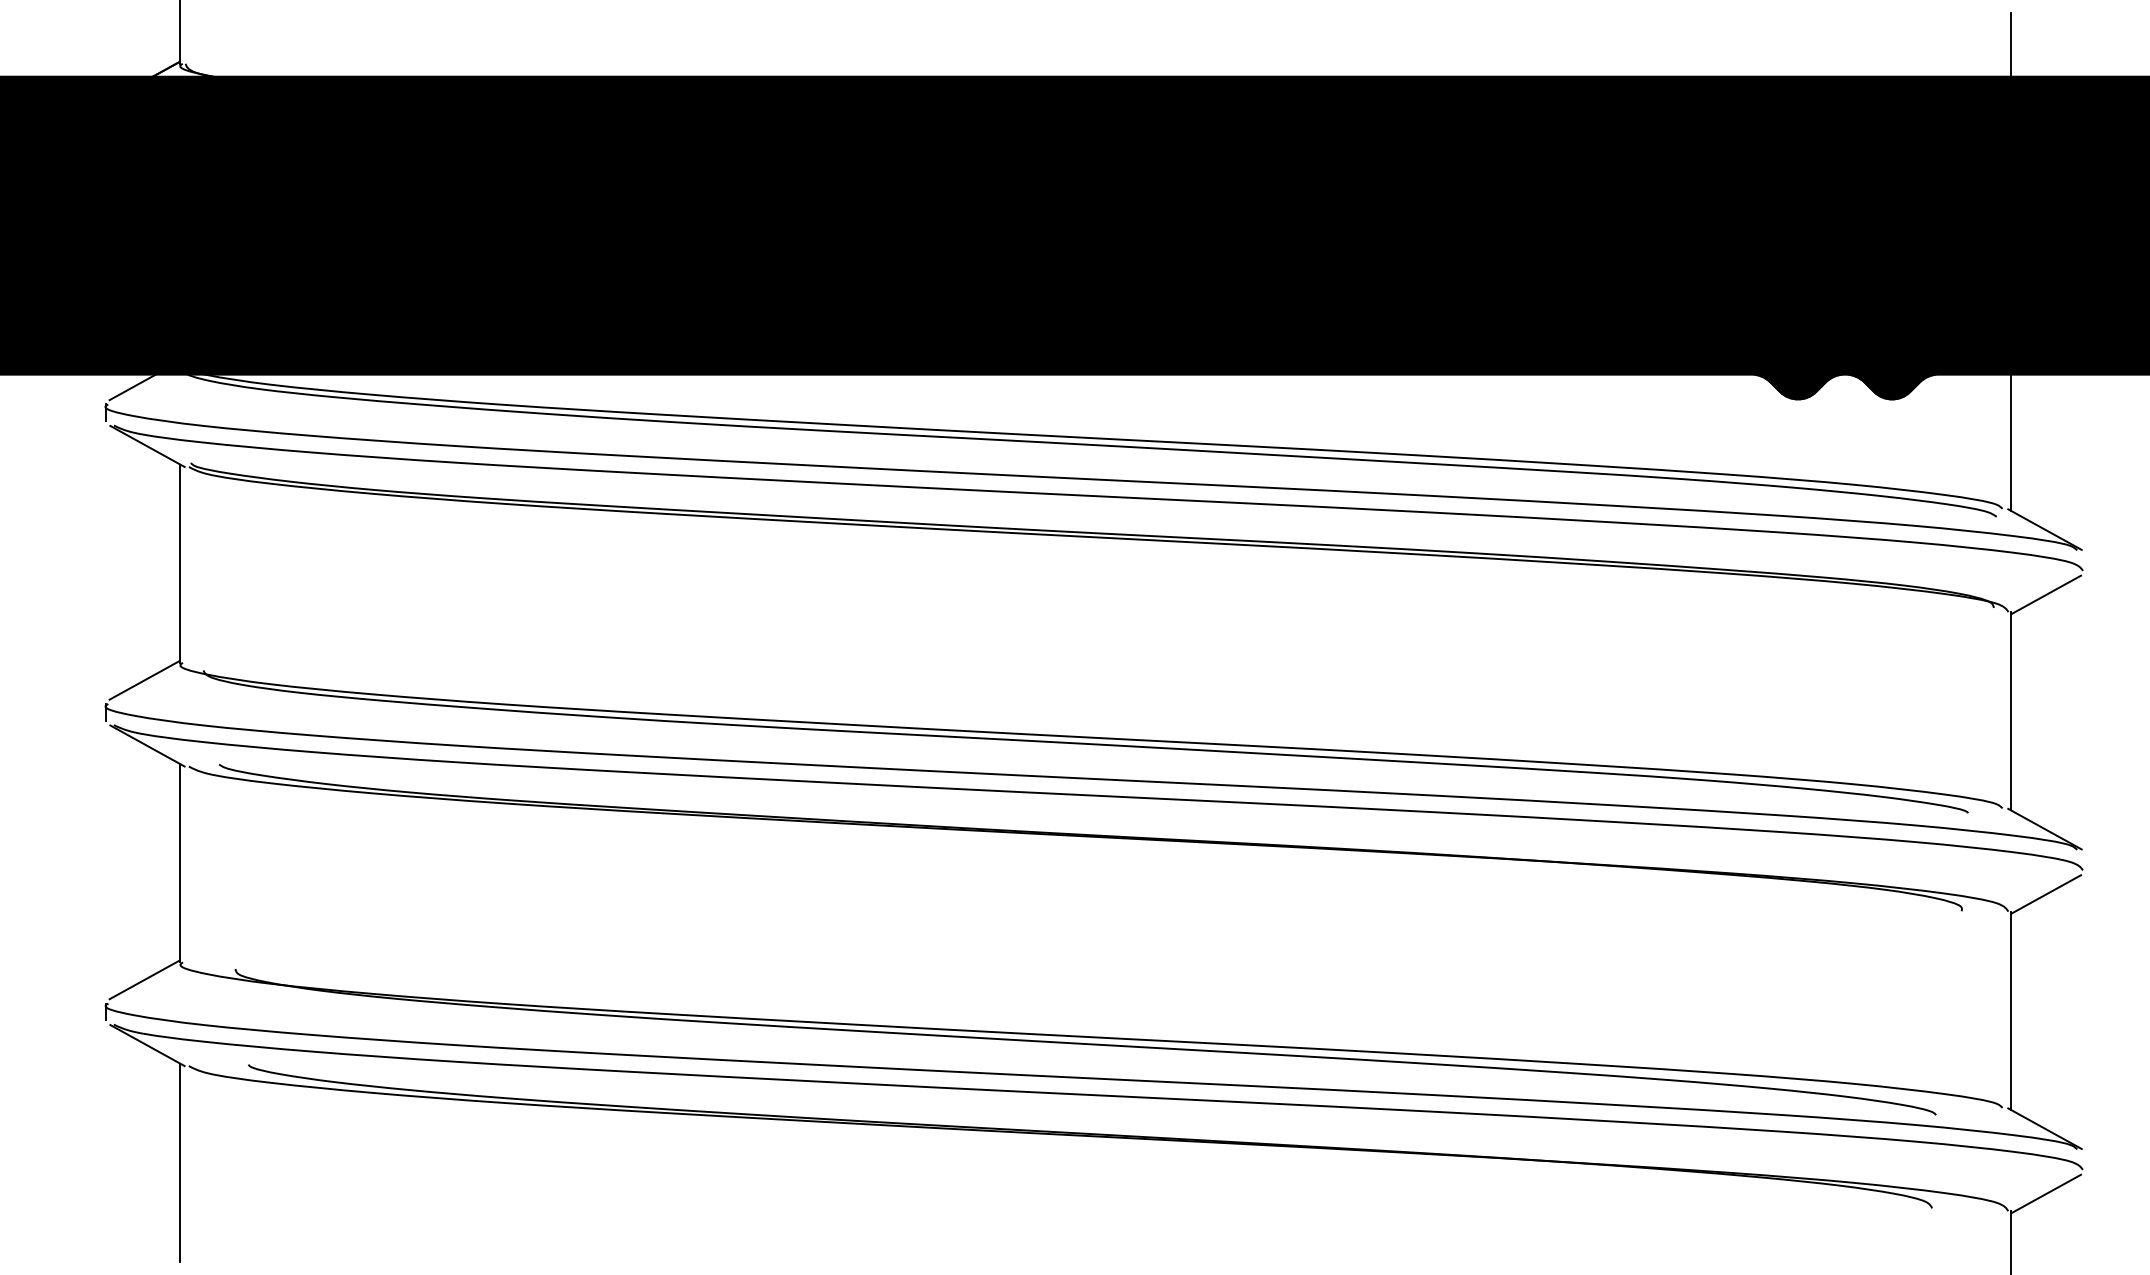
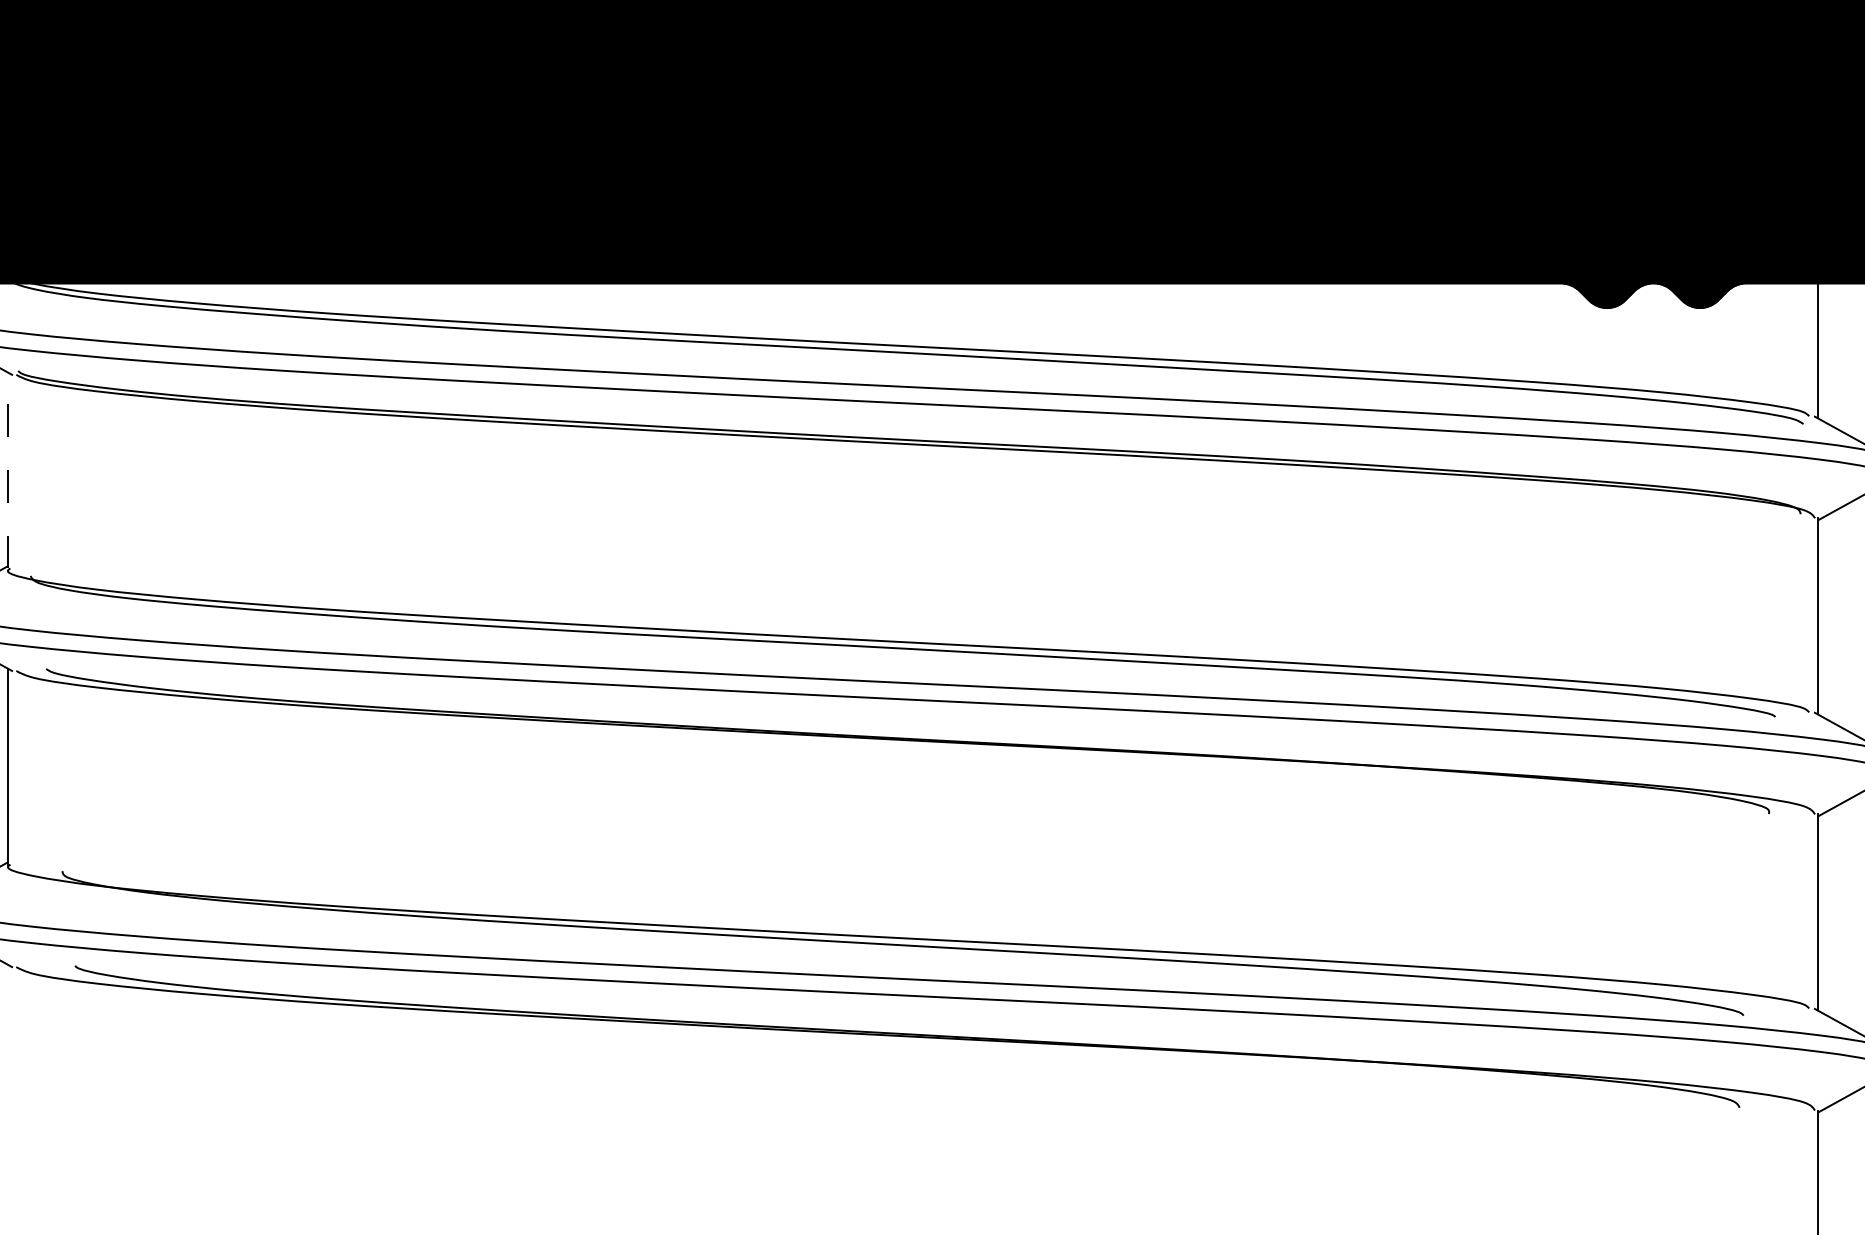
line: (180, 563) -> (7, 470), solid -> dashed
line: (180, 1162) -> (7, 1062), removed

